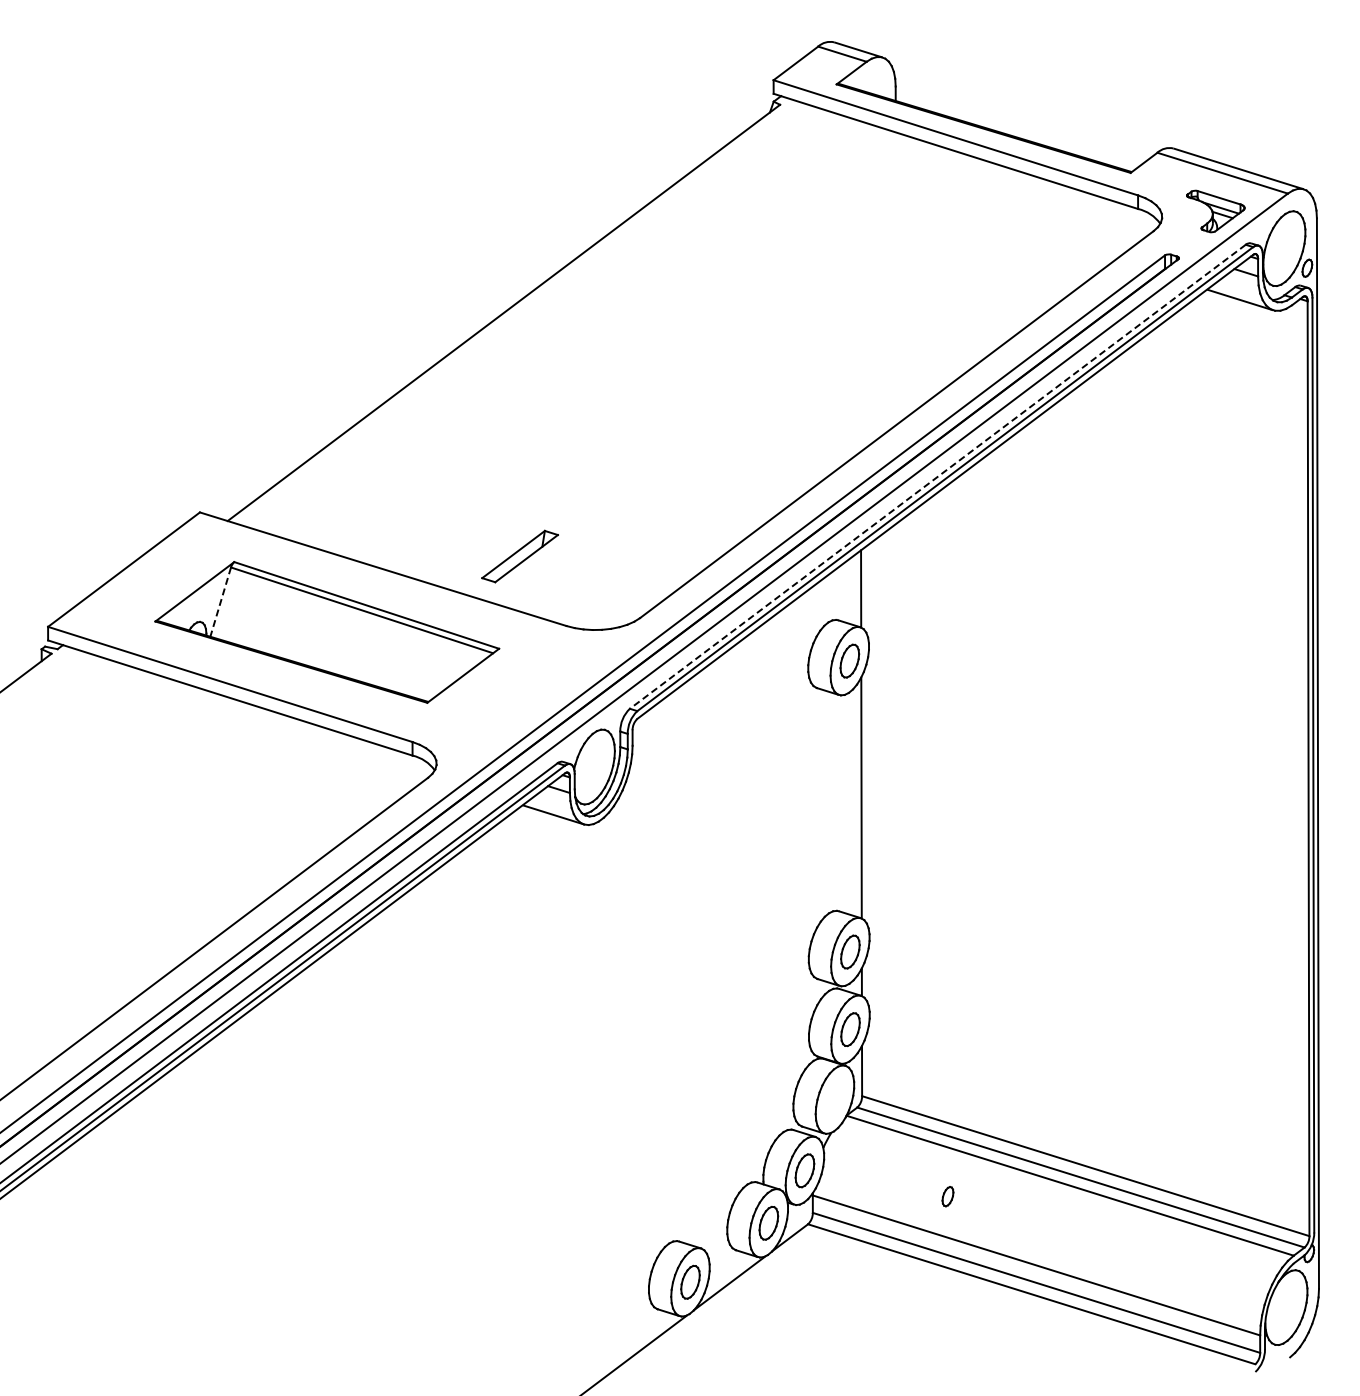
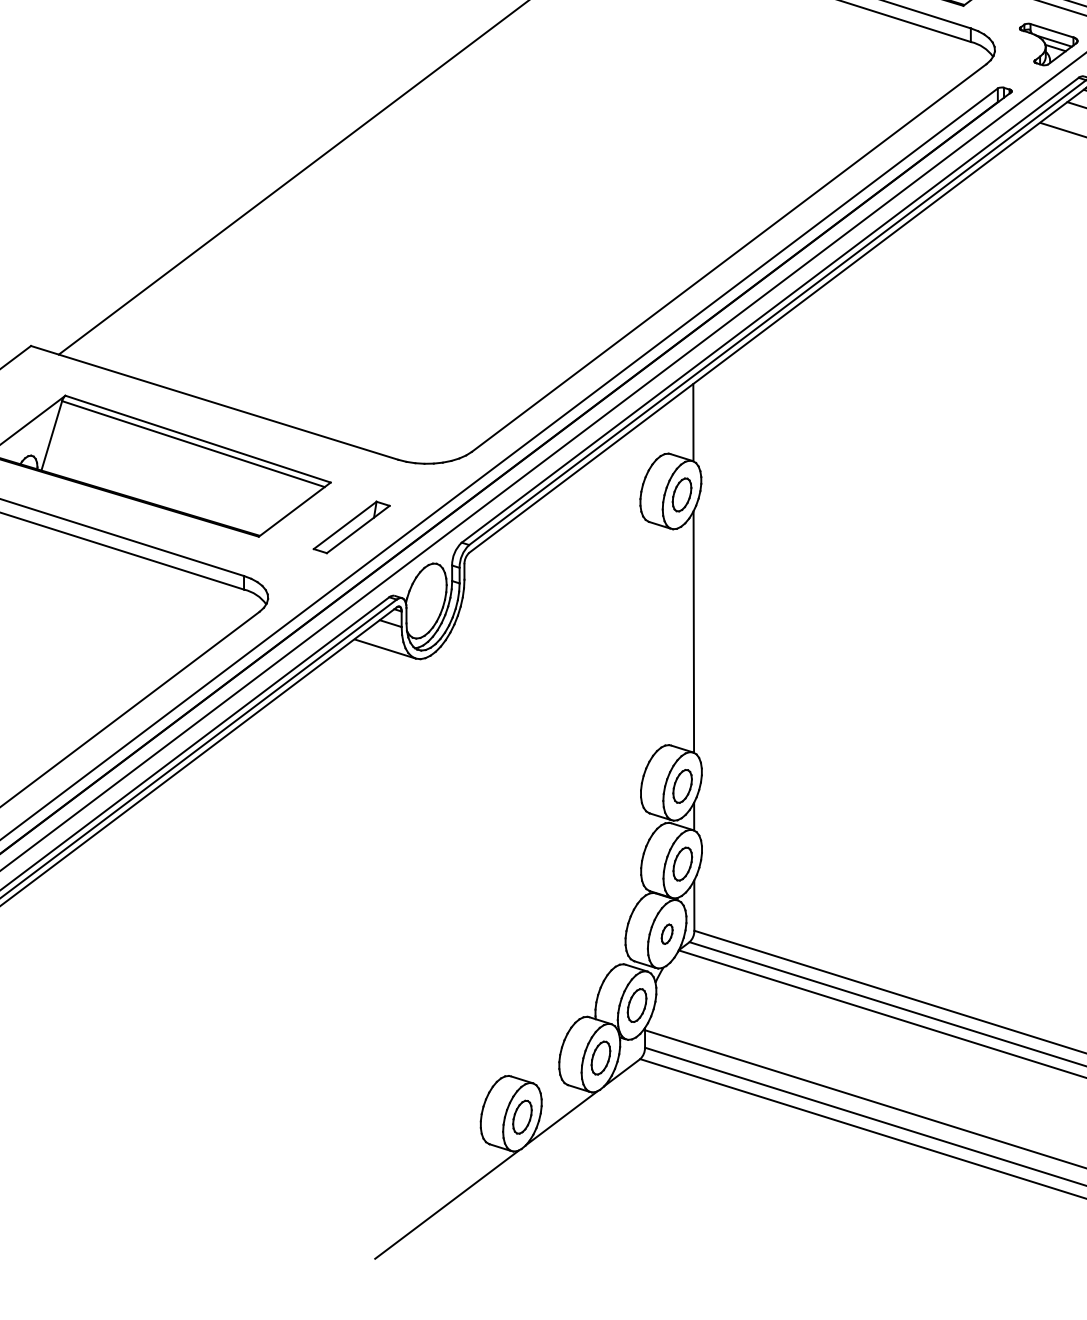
line: (937, 476) -> (769, 309), dashed -> solid
part: (519, 556) -> (351, 527), moved
line: (220, 602) -> (51, 436), dashed -> solid
part: (947, 1196) -> (666, 934), moved

